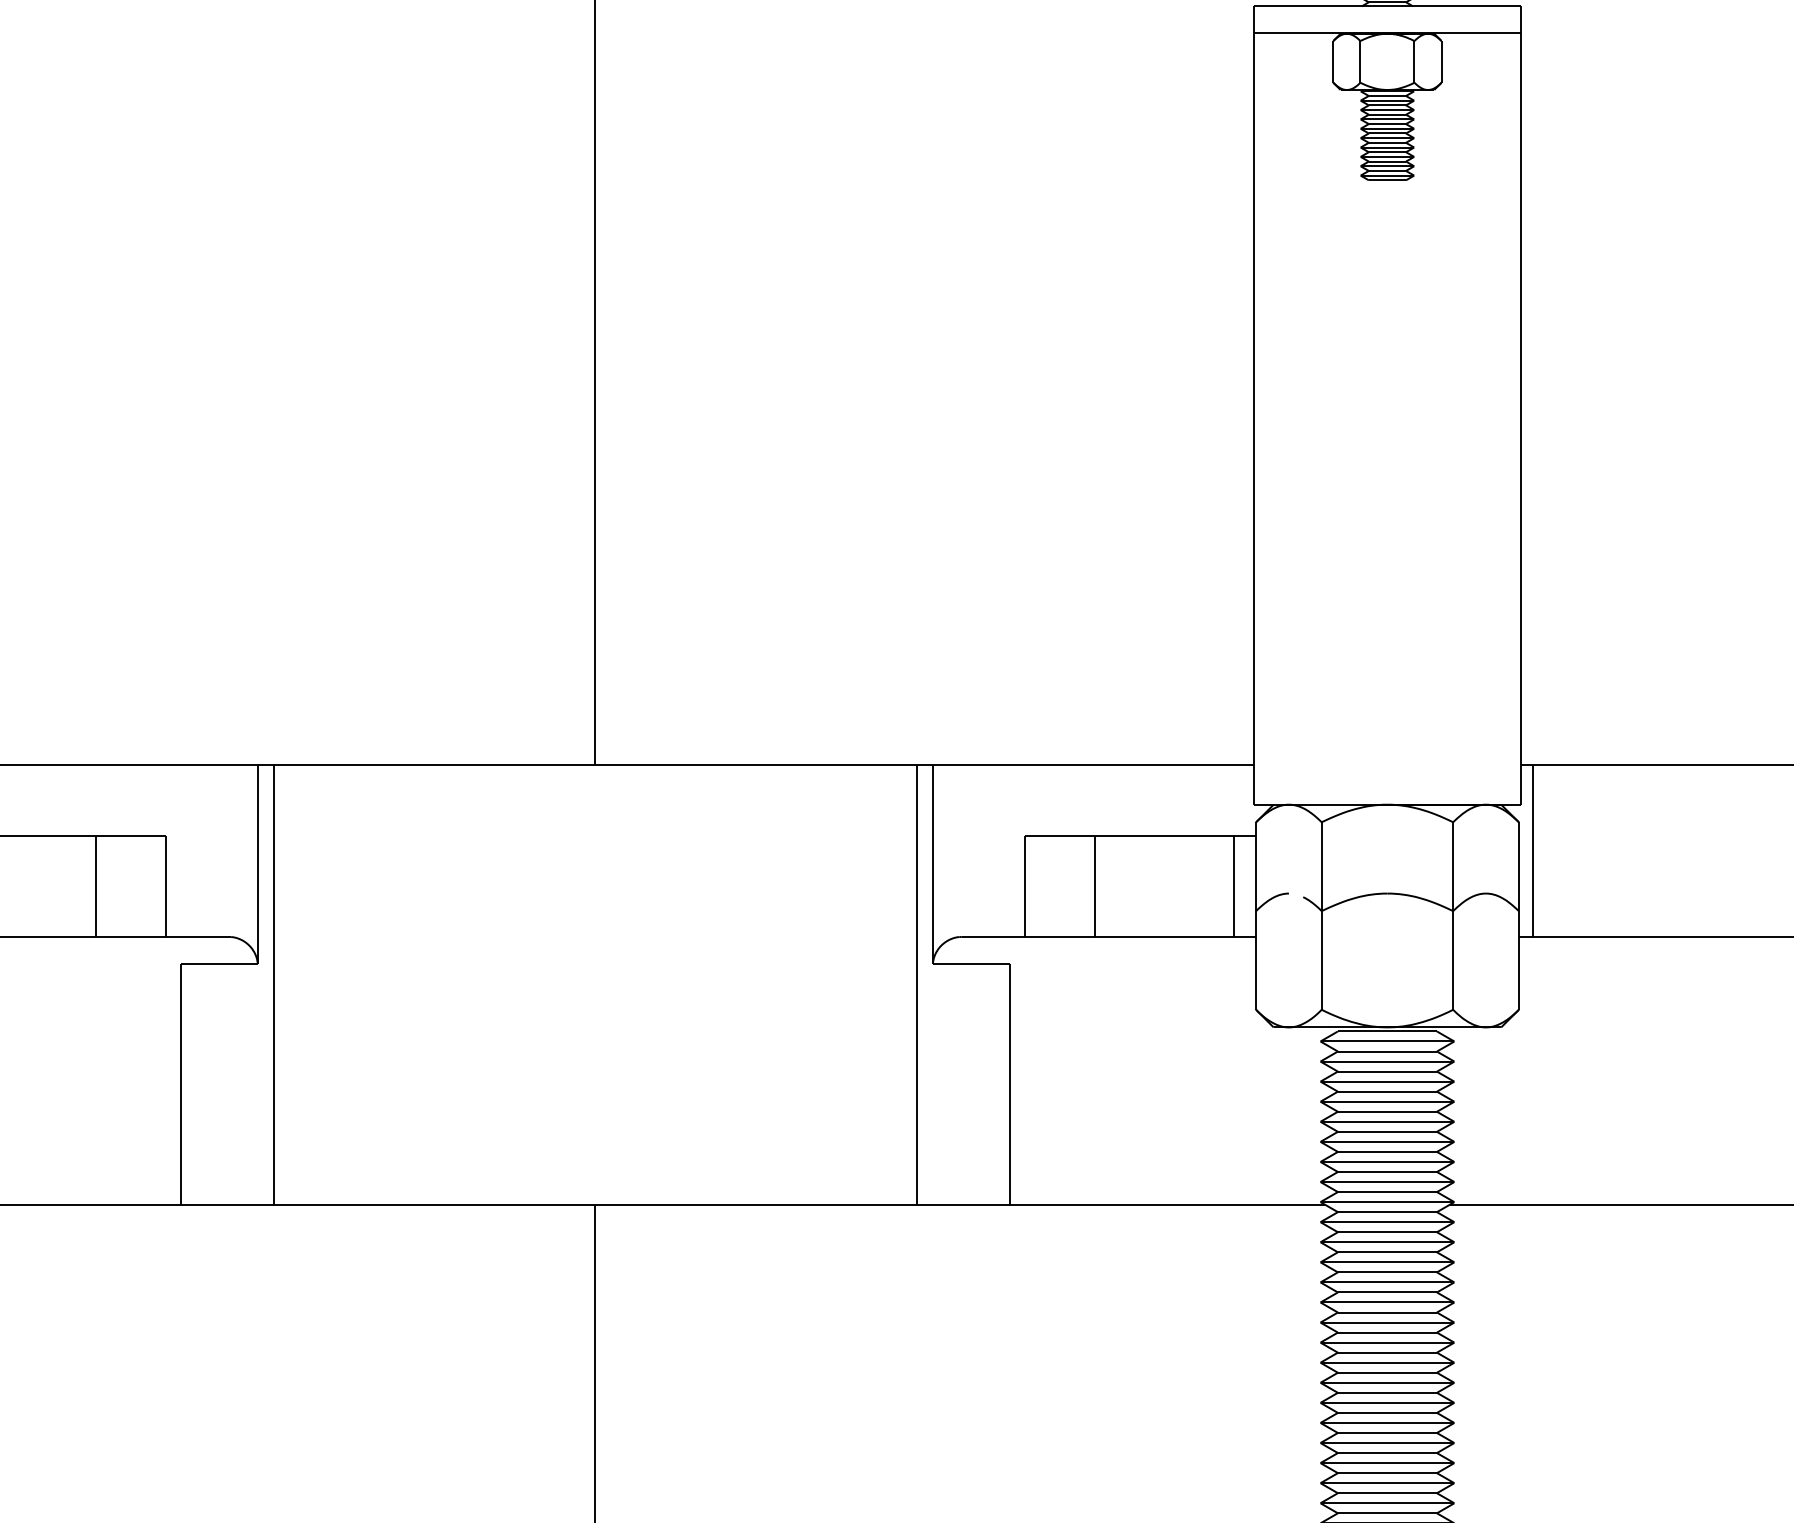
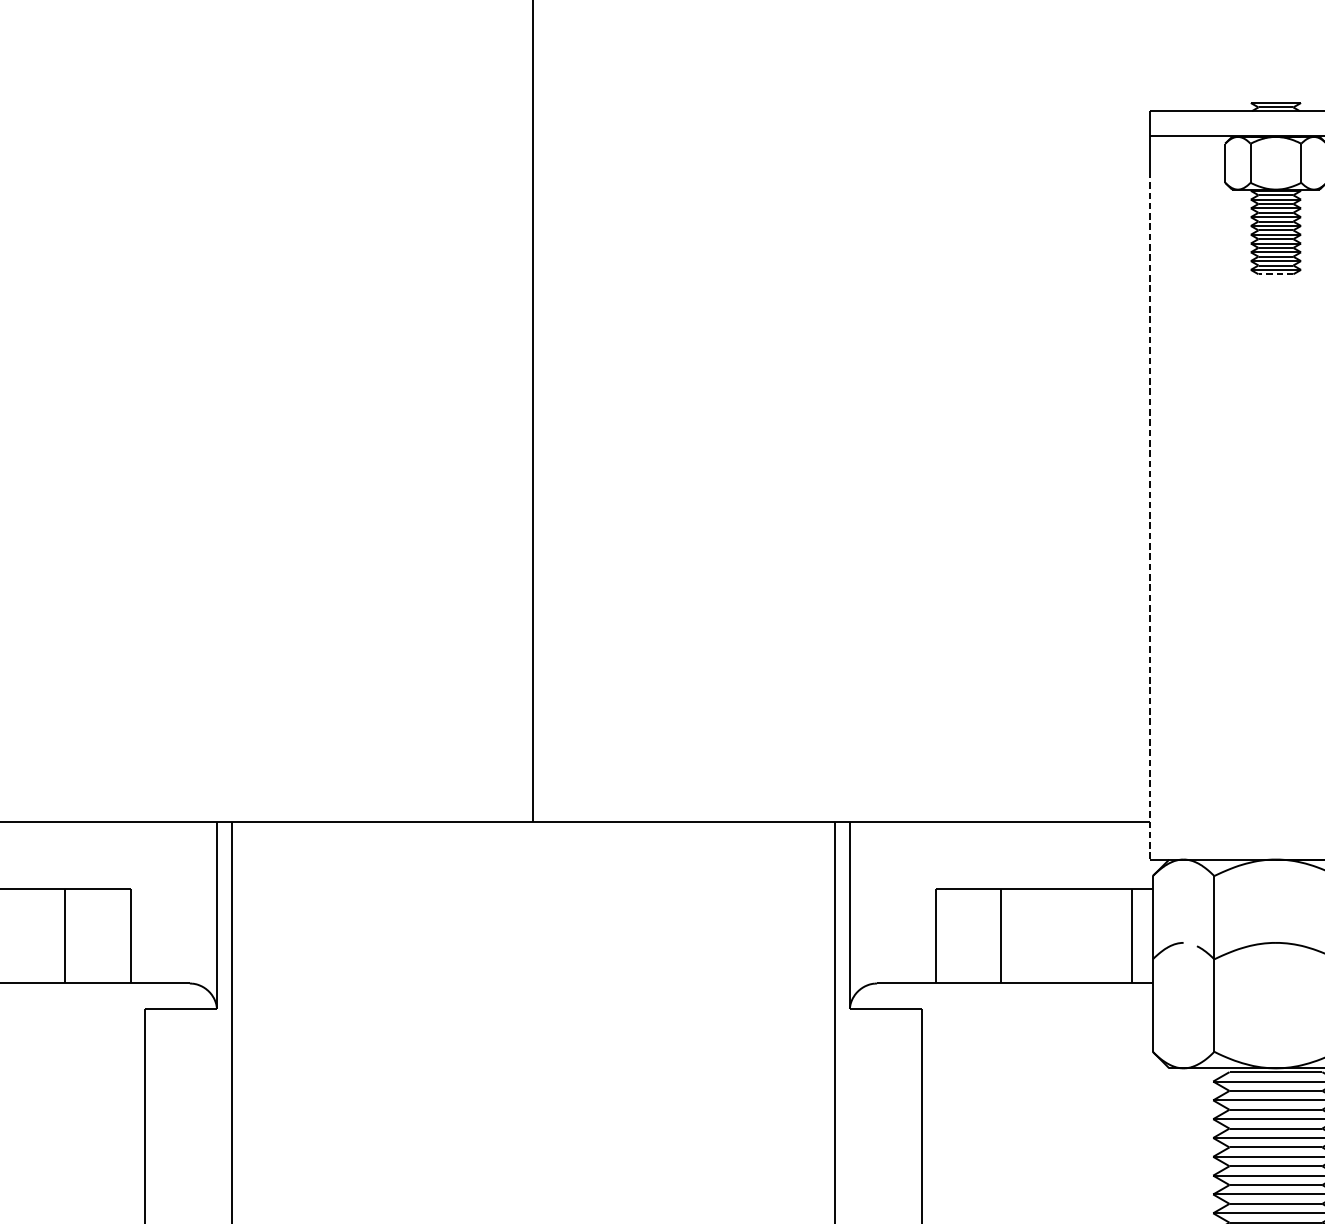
line: (1387, 180) -> (1276, 274), solid -> dashed
line: (1253, 437) -> (1150, 515), solid -> dashed

